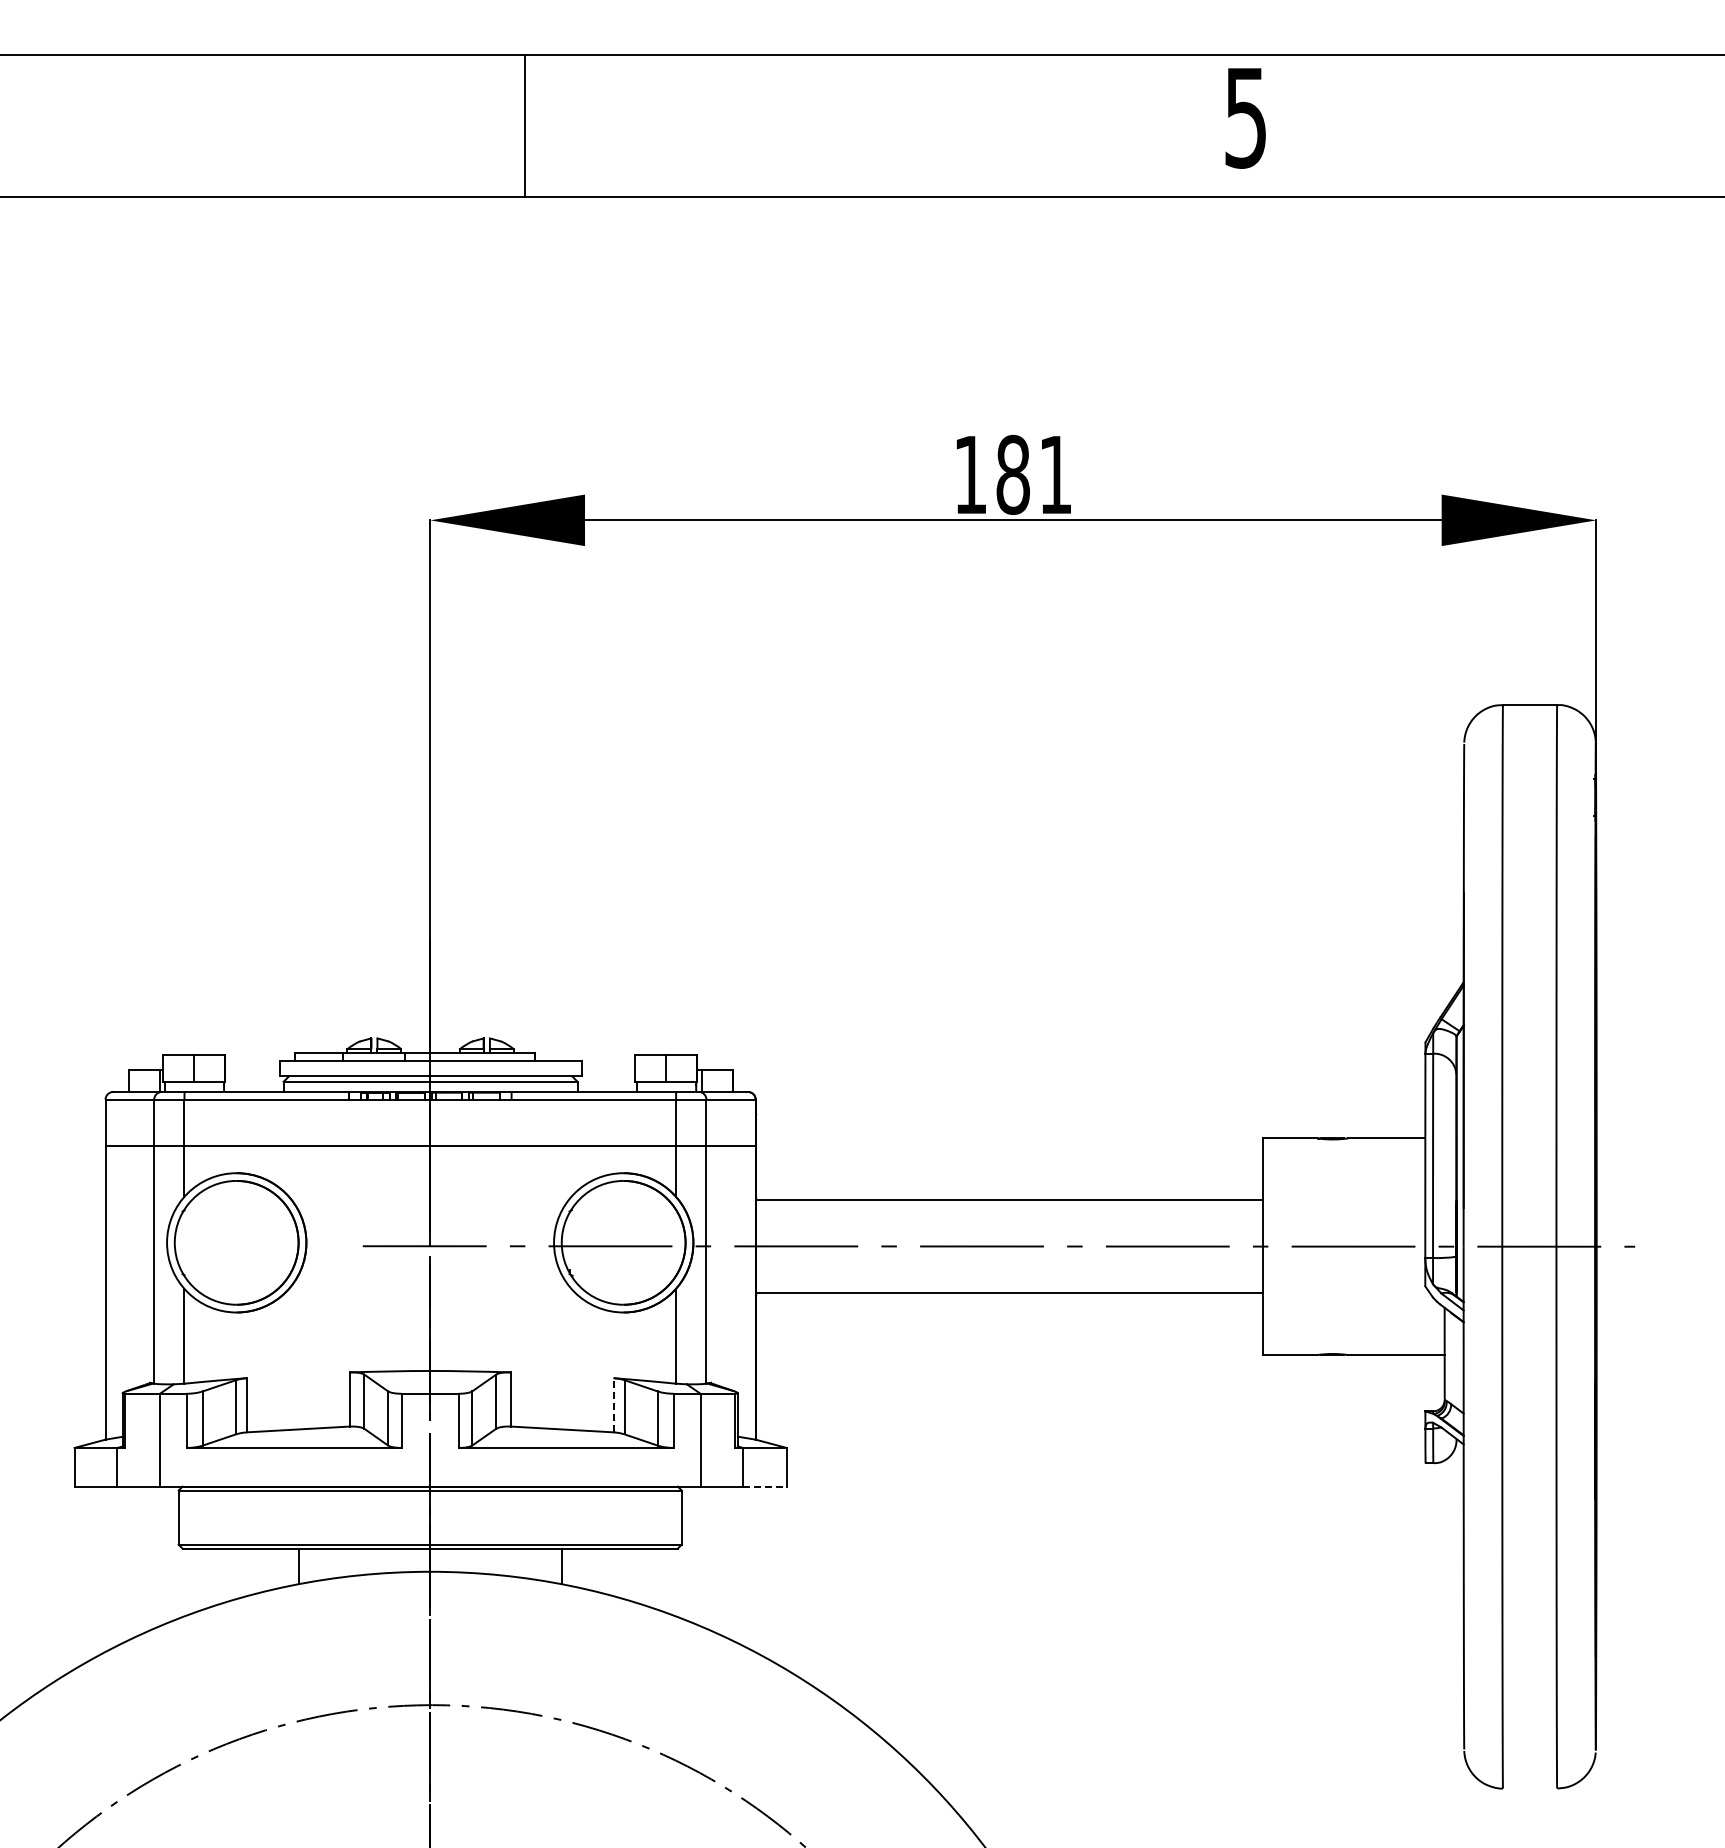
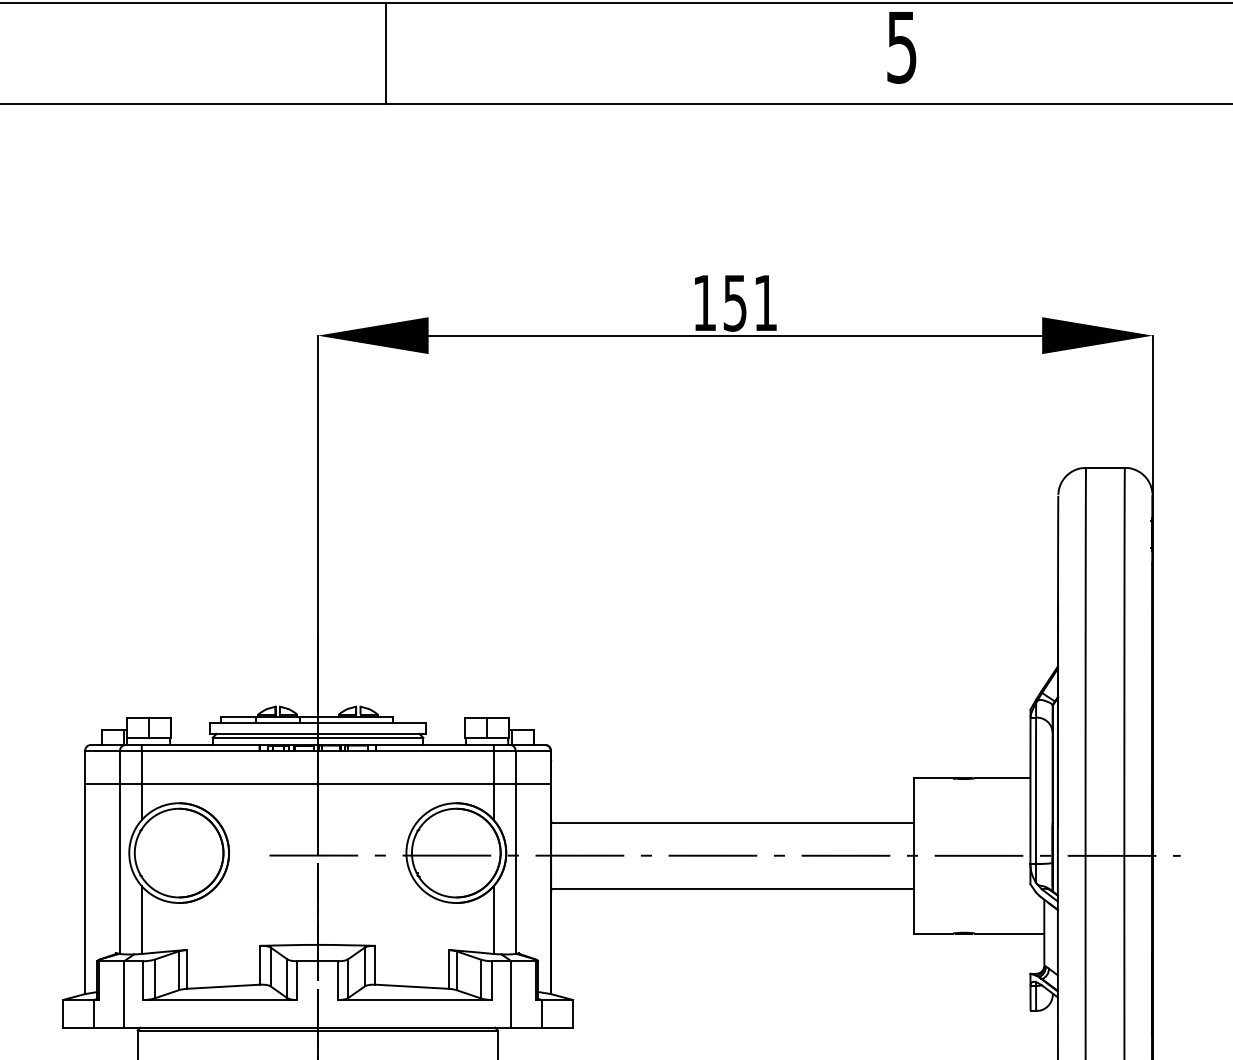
text: (1012, 474) -> (734, 302), 181 -> 151
line: (613, 1404) -> (449, 968), dashed -> solid
line: (764, 1486) -> (557, 1027), dashed -> solid

